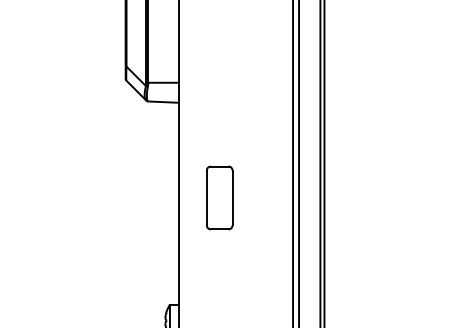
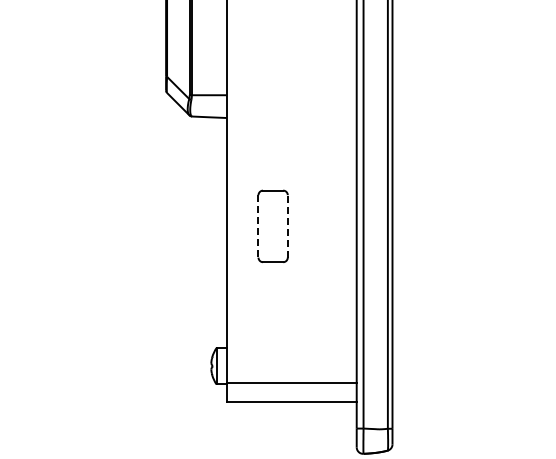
line: (232, 197) -> (287, 225), solid -> dashed
line: (206, 198) -> (258, 226), solid -> dashed

